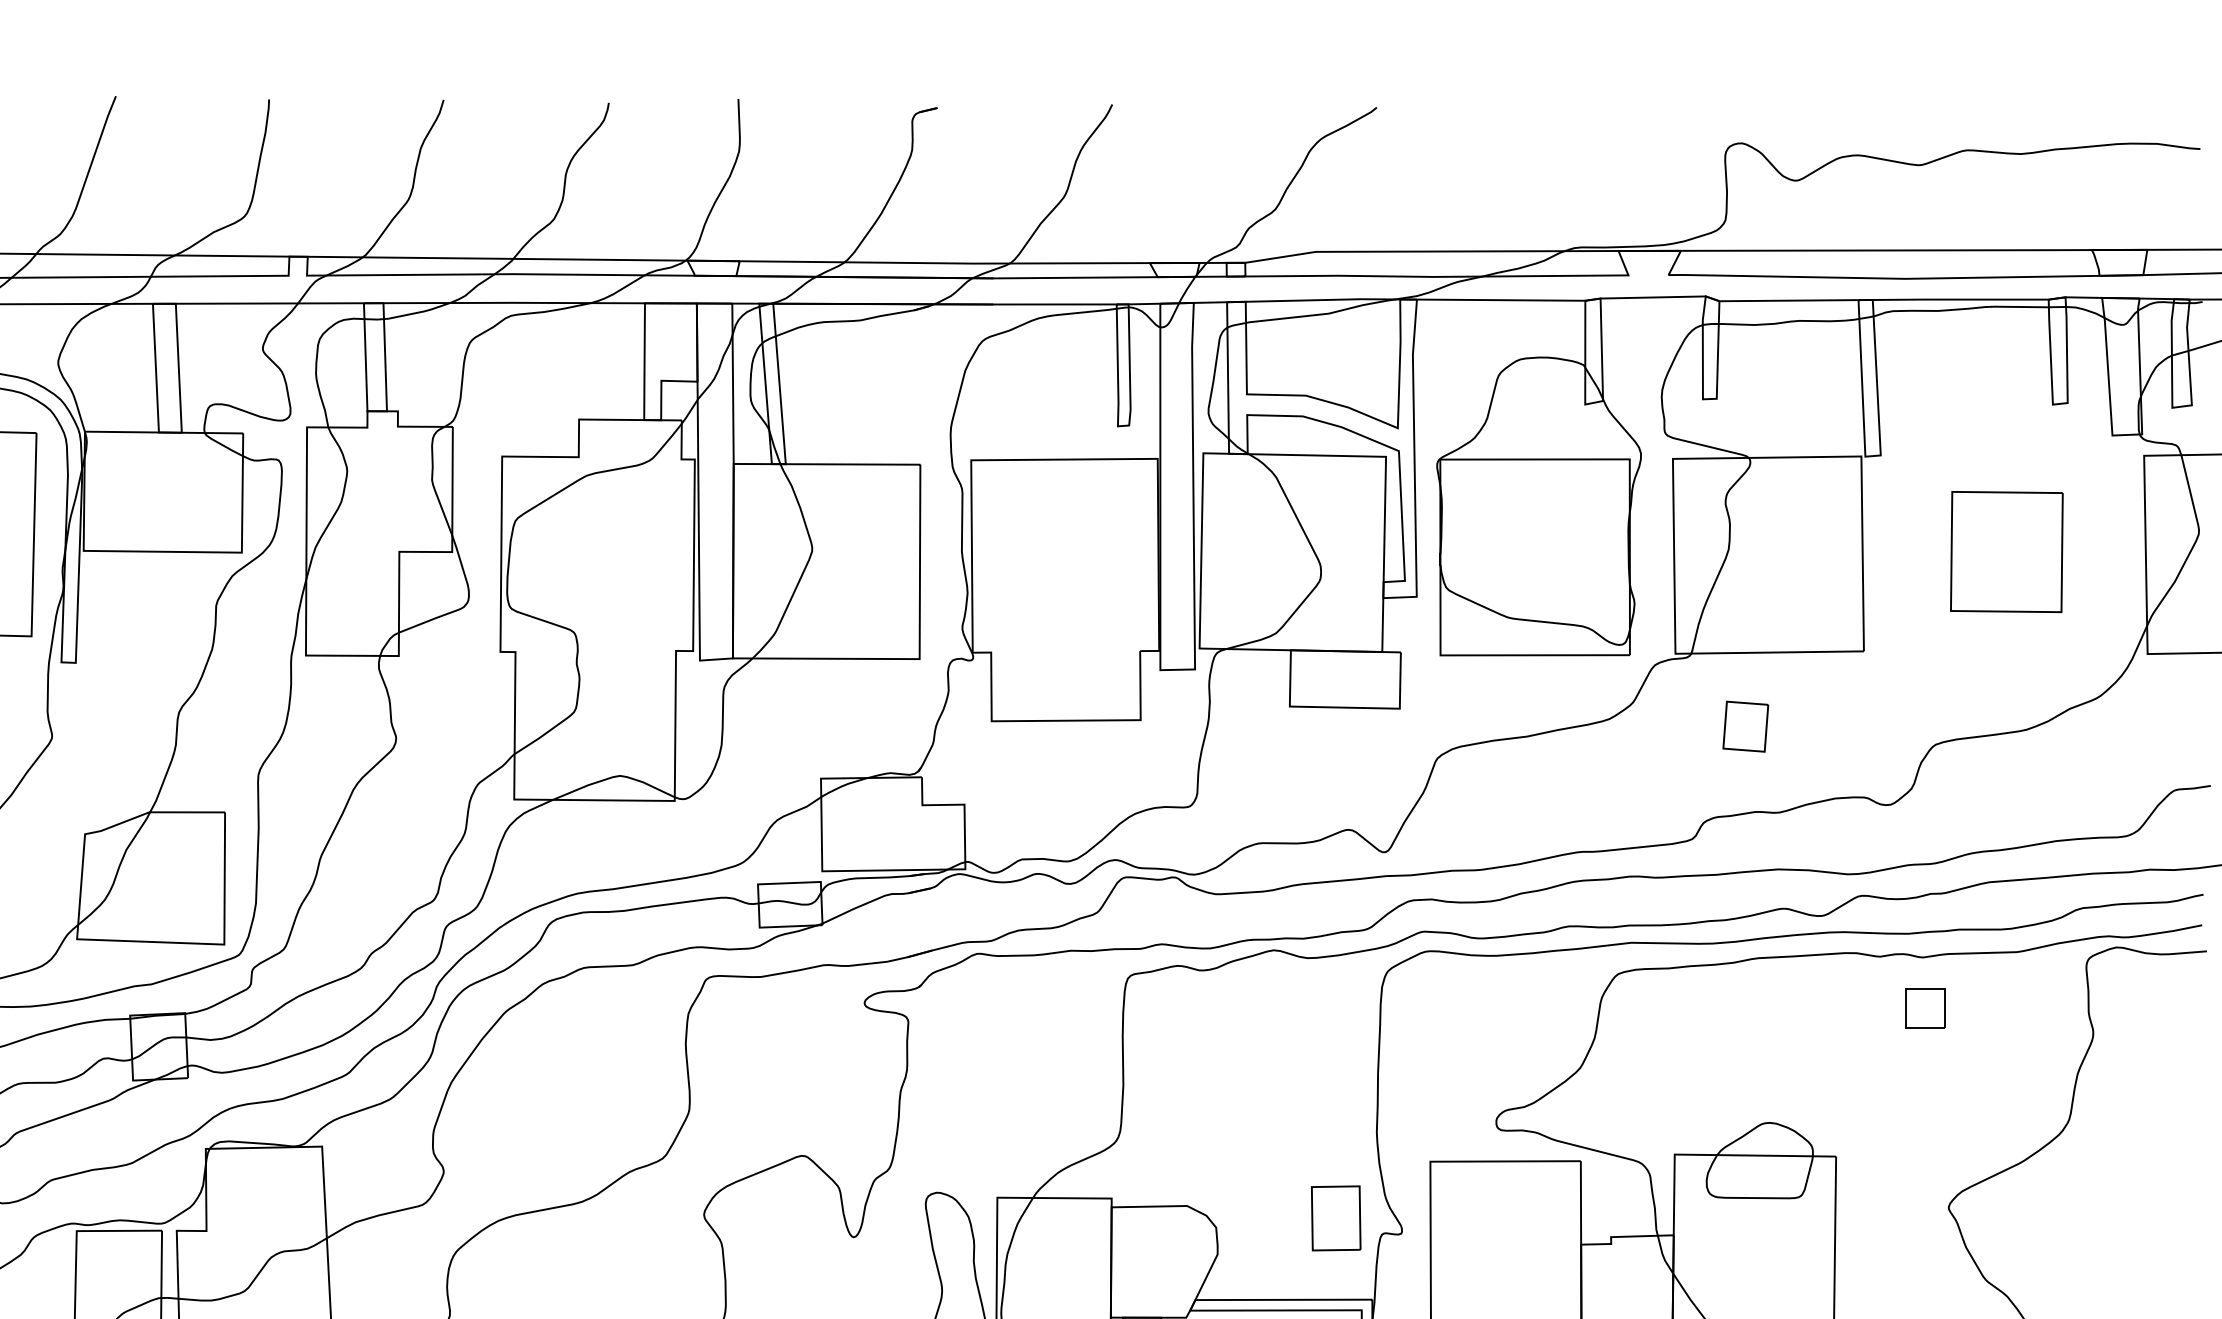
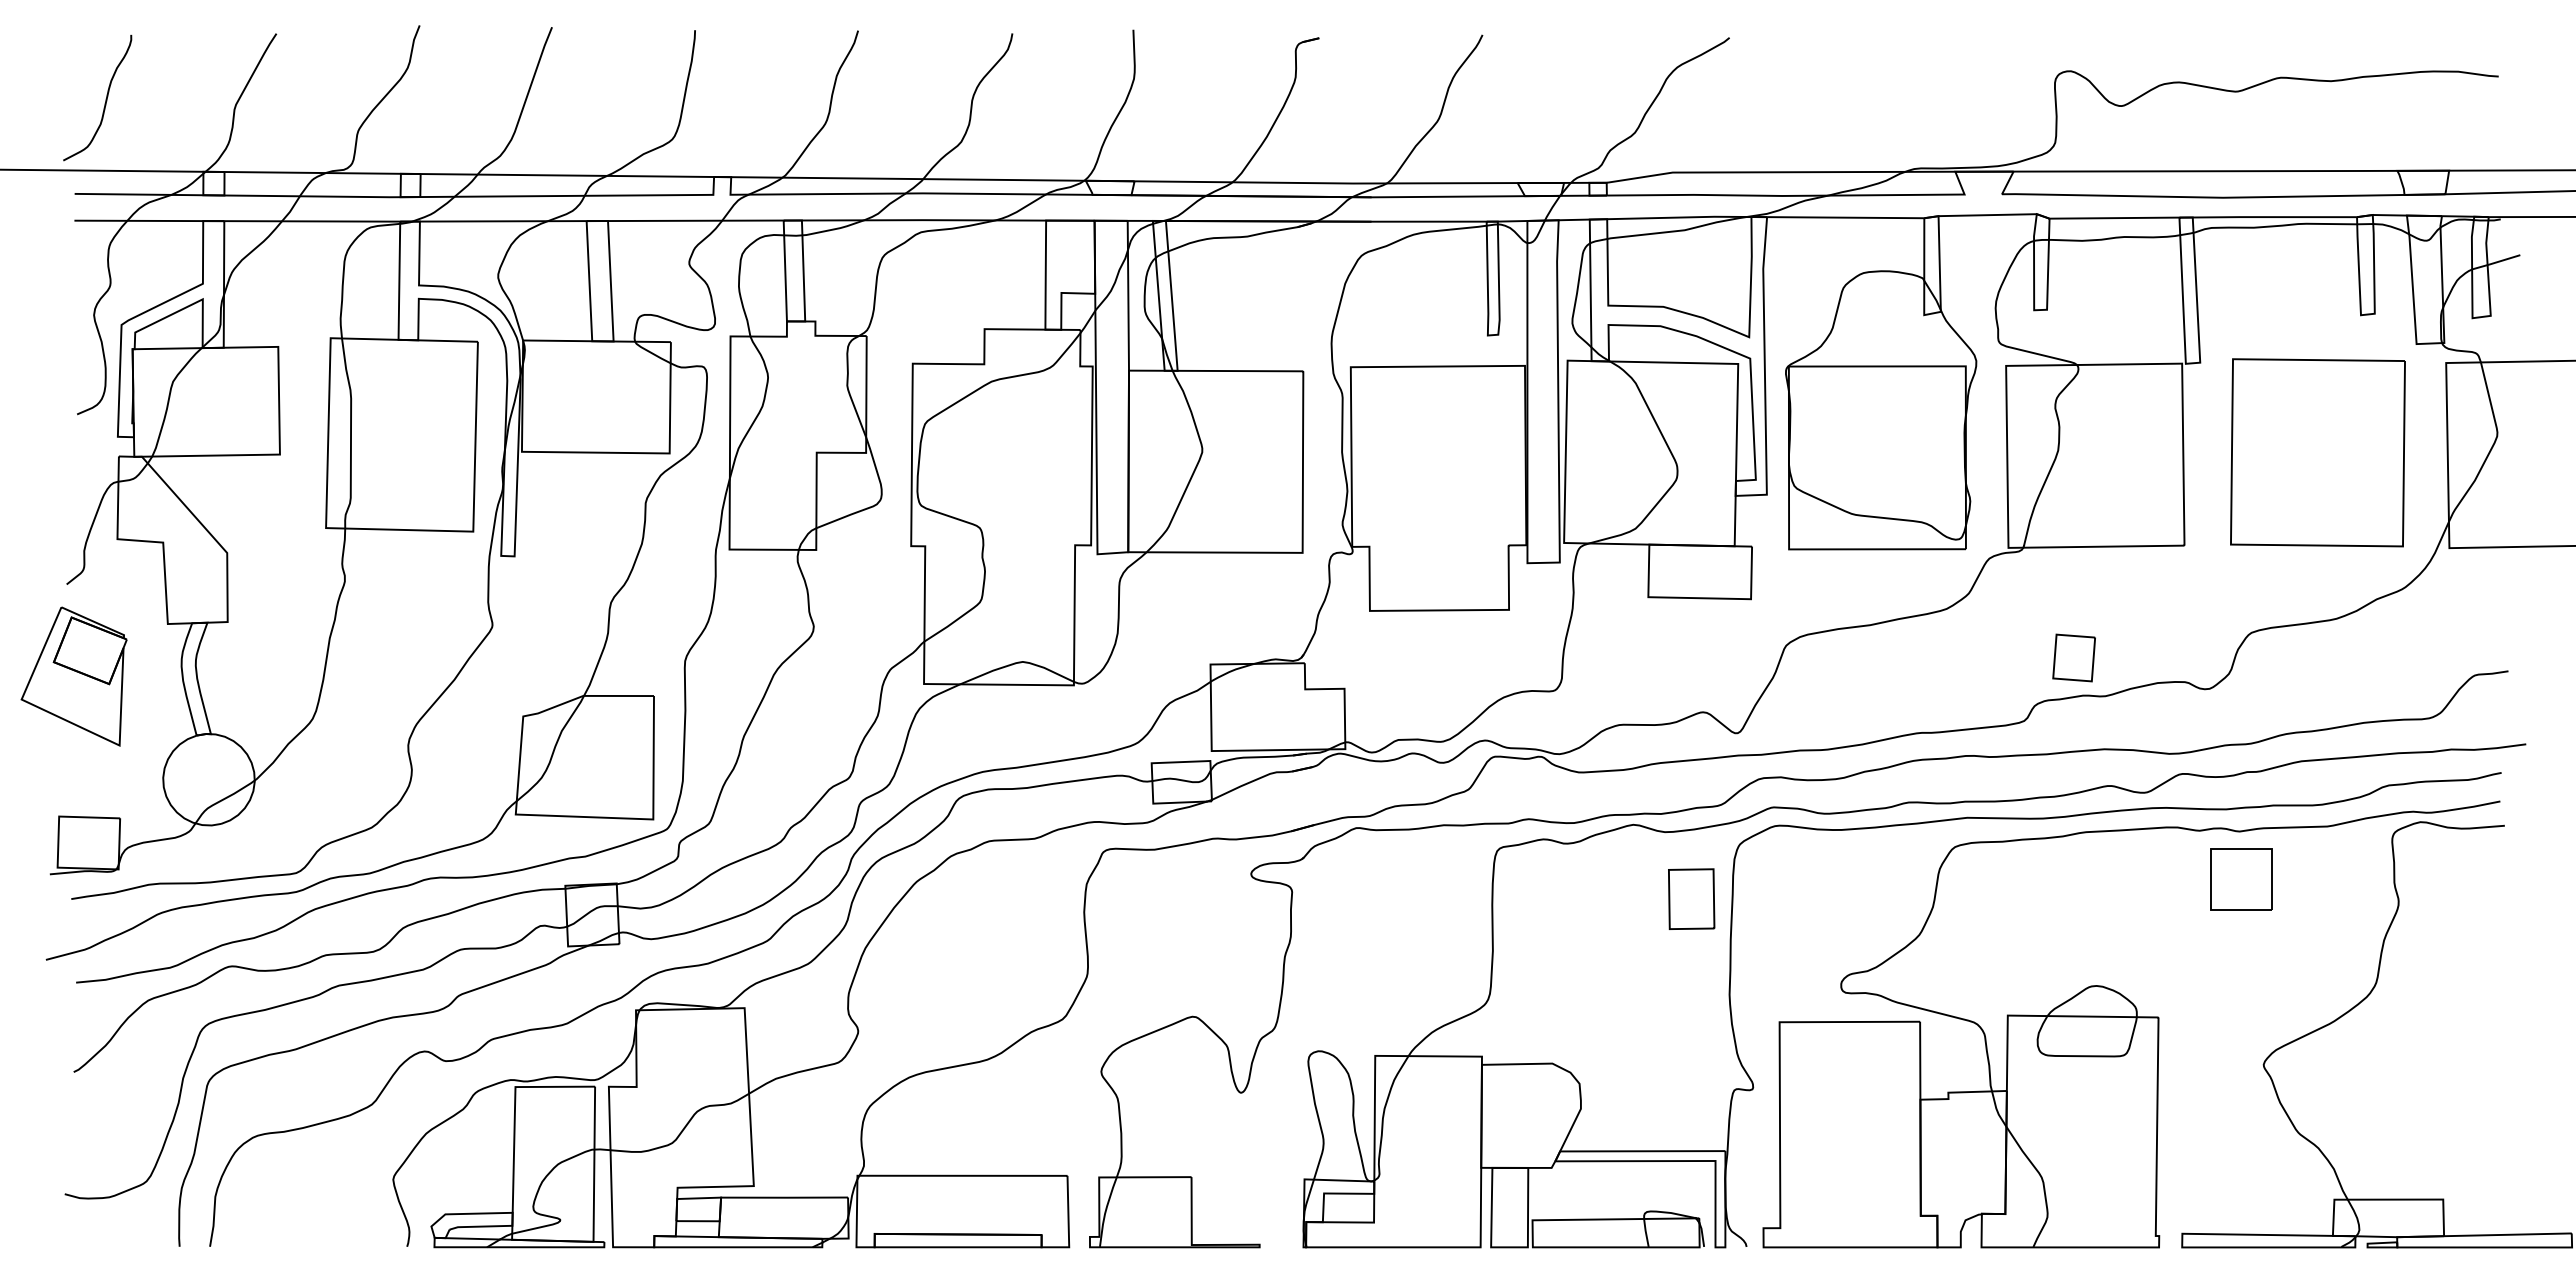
part: (2006, 551) -> (2317, 452), size x1.67
part: (1745, 726) -> (2073, 657), moved
part: (1924, 1008) -> (2241, 879), size x1.67
part: (1336, 1217) -> (1691, 898), moved

